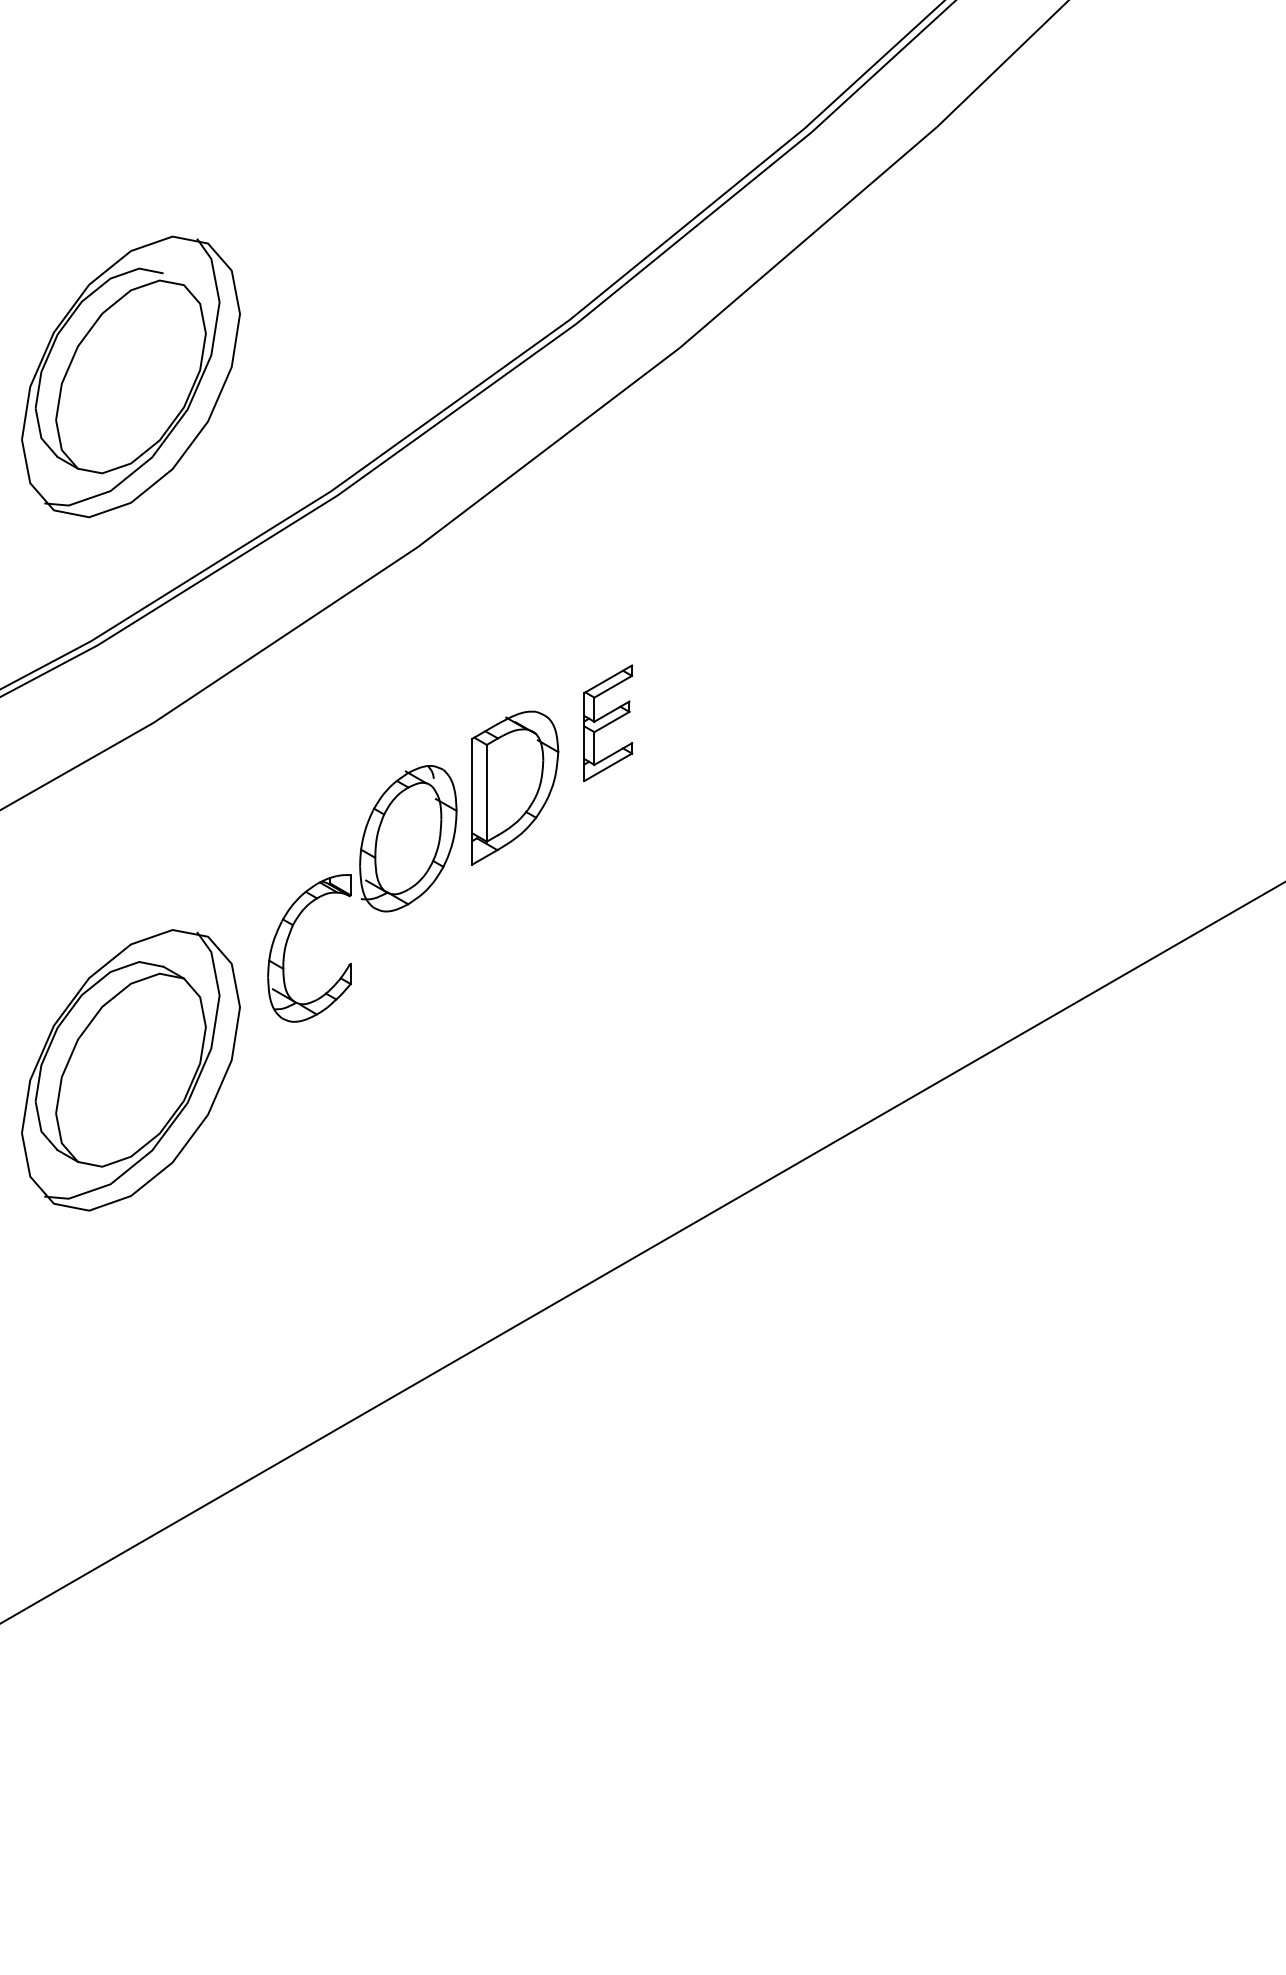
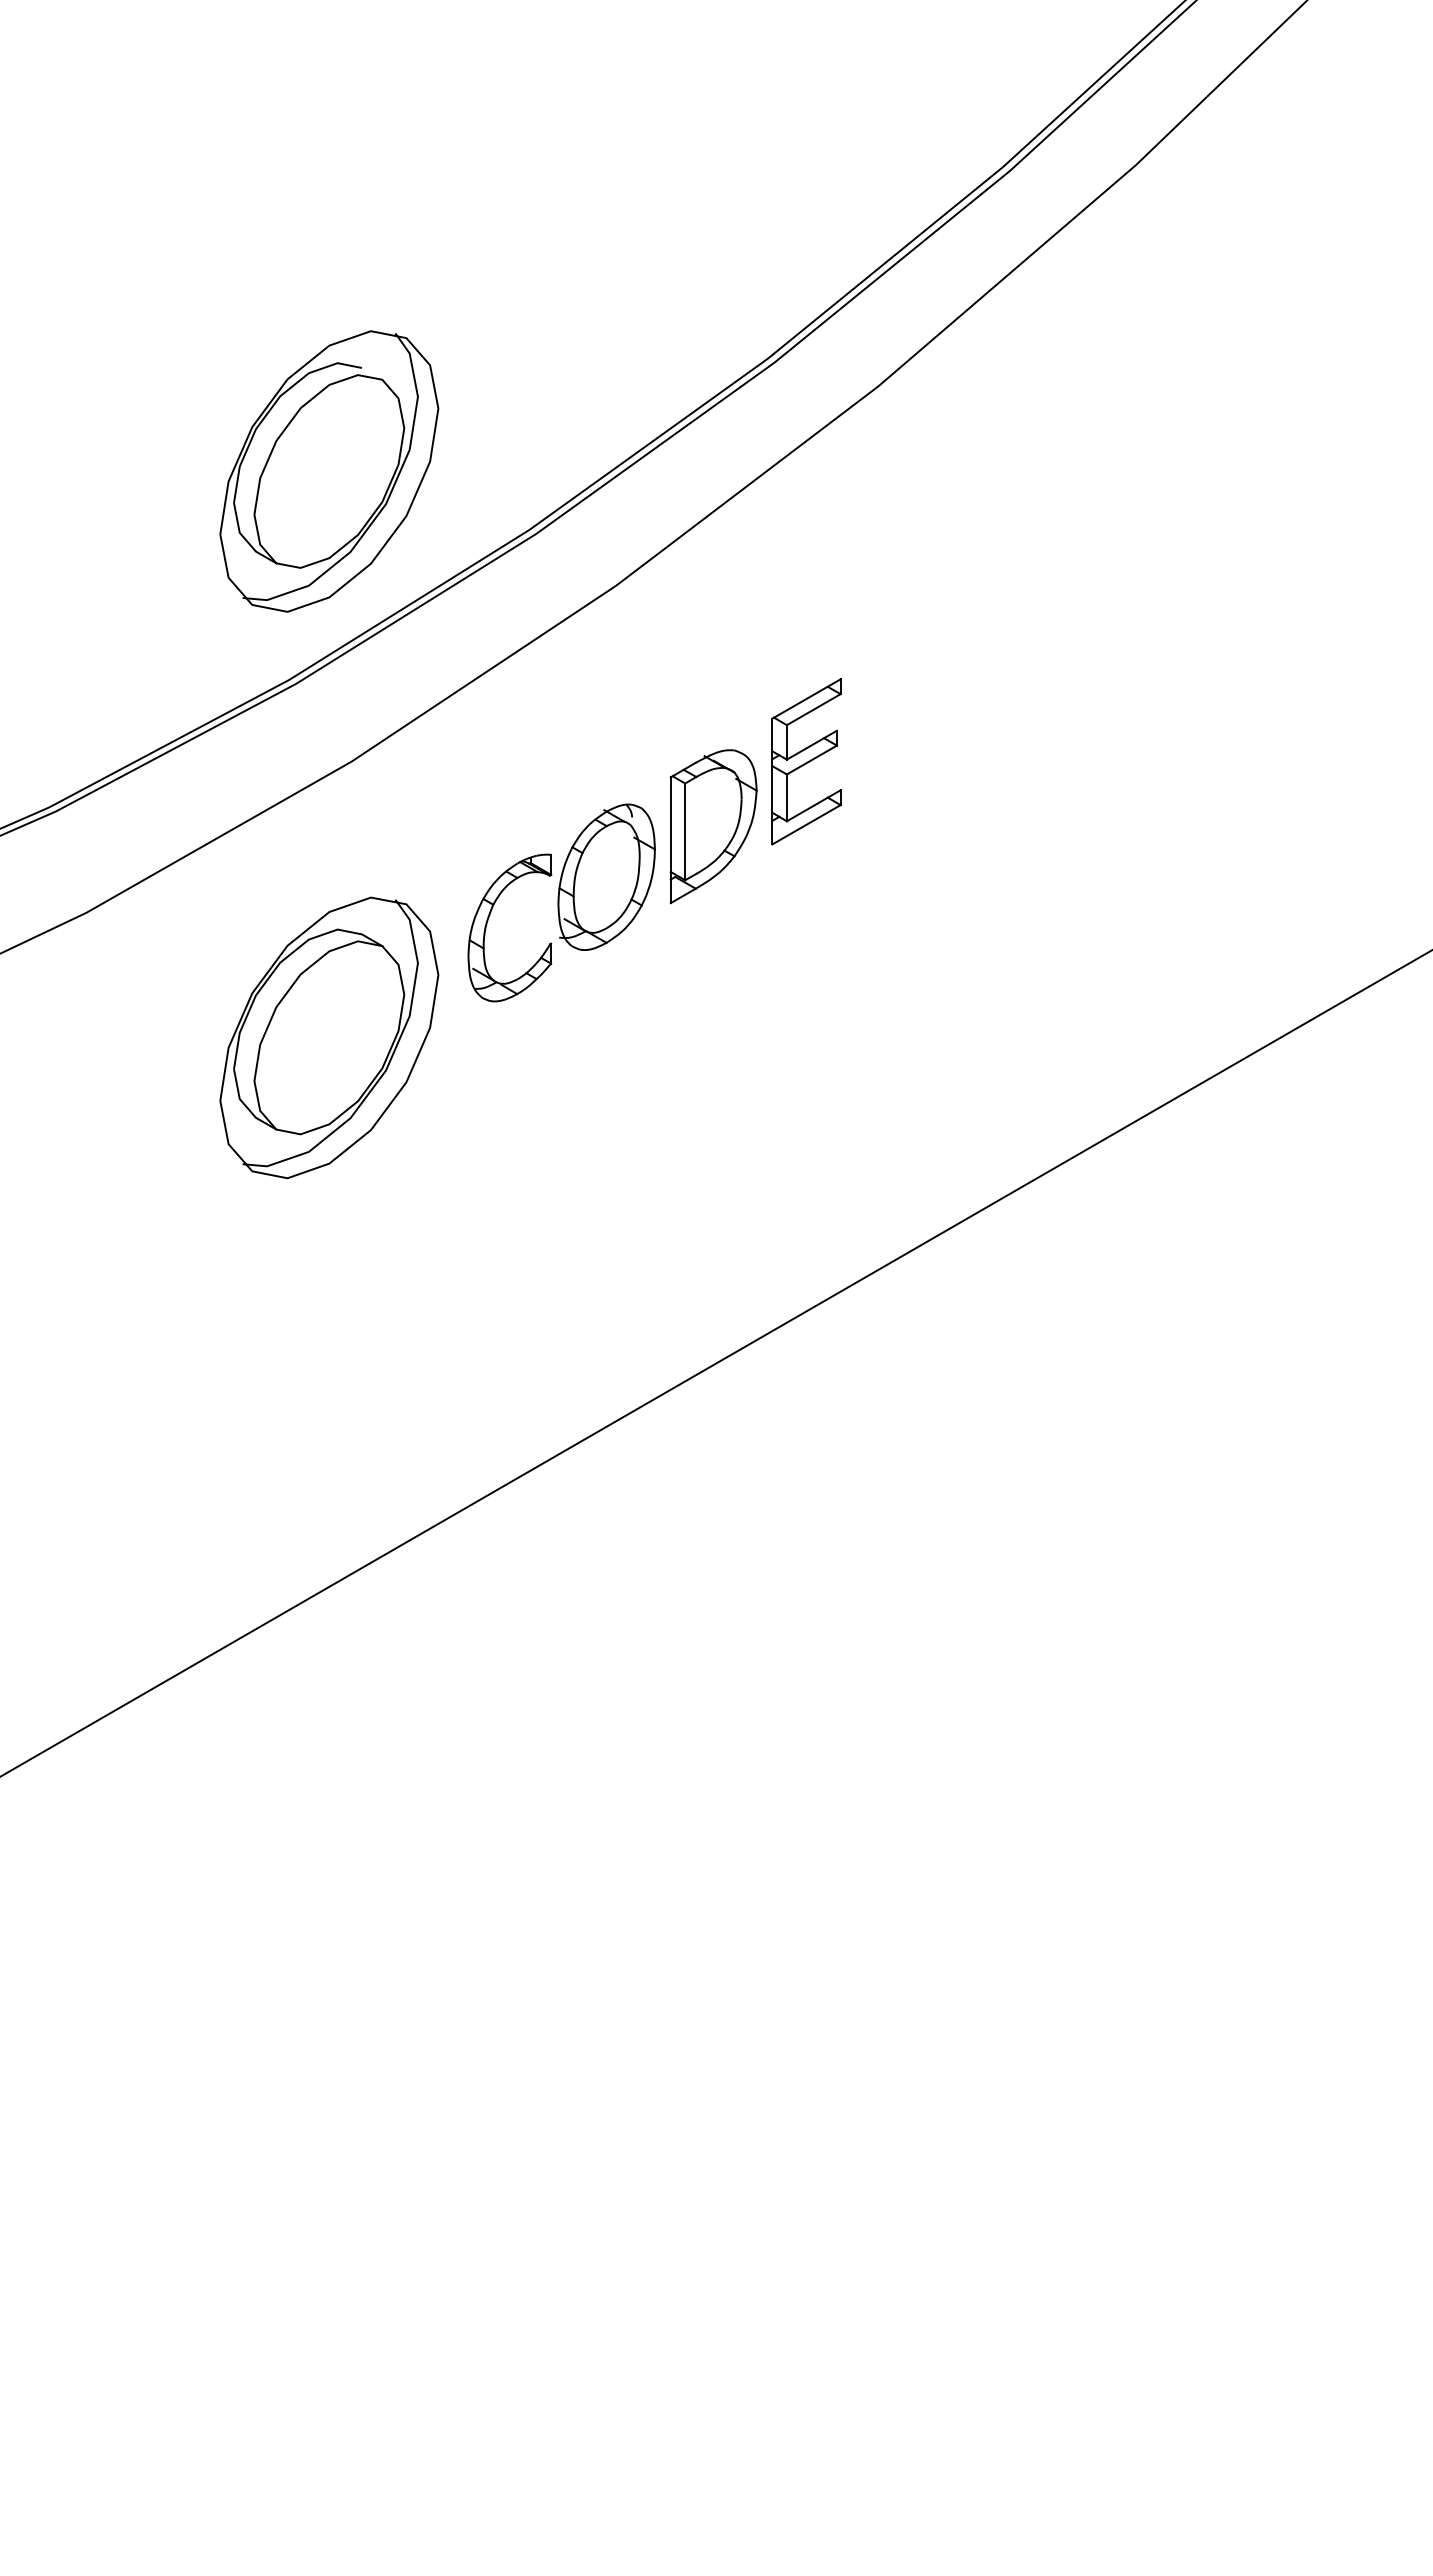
part: (131, 376) -> (329, 471), moved
part: (608, 722) -> (806, 761), size x1.43
part: (288, 941) -> (488, 921), moved
part: (131, 1069) -> (329, 1037), moved

